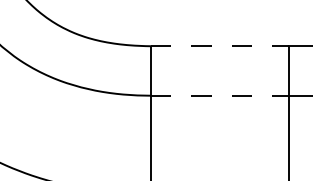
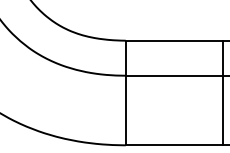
line: (220, 45) -> (174, 40), dashed -> solid
line: (220, 95) -> (174, 75), dashed -> solid

